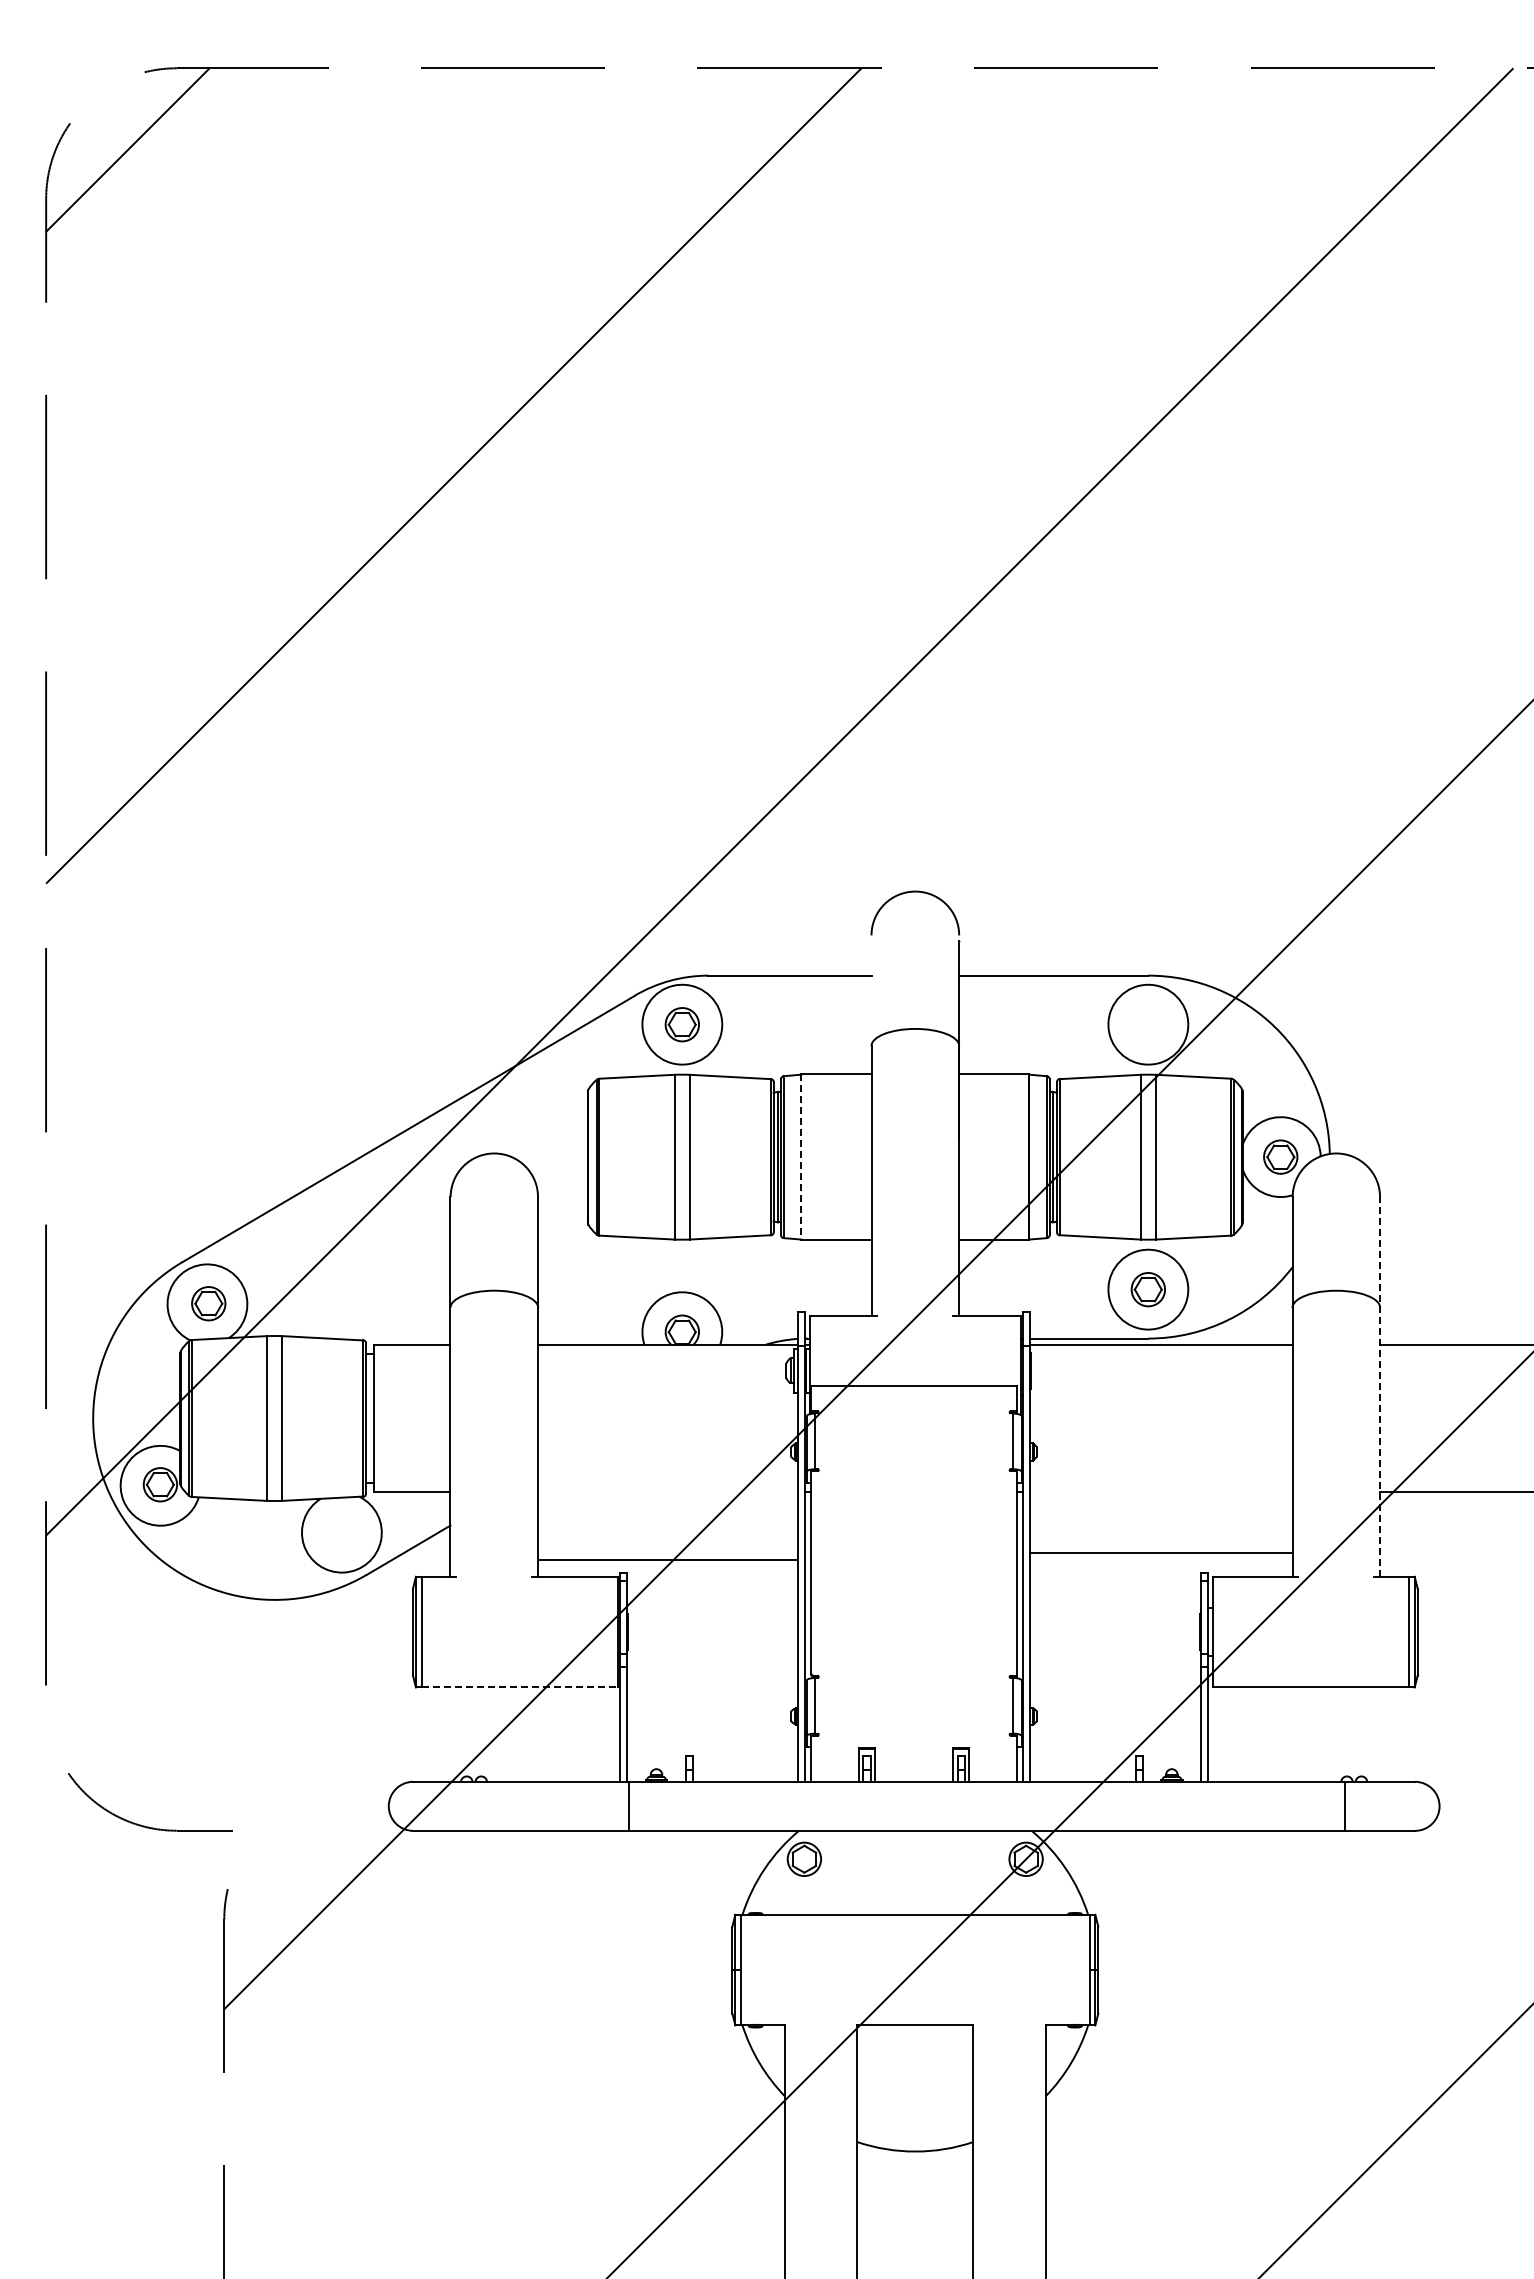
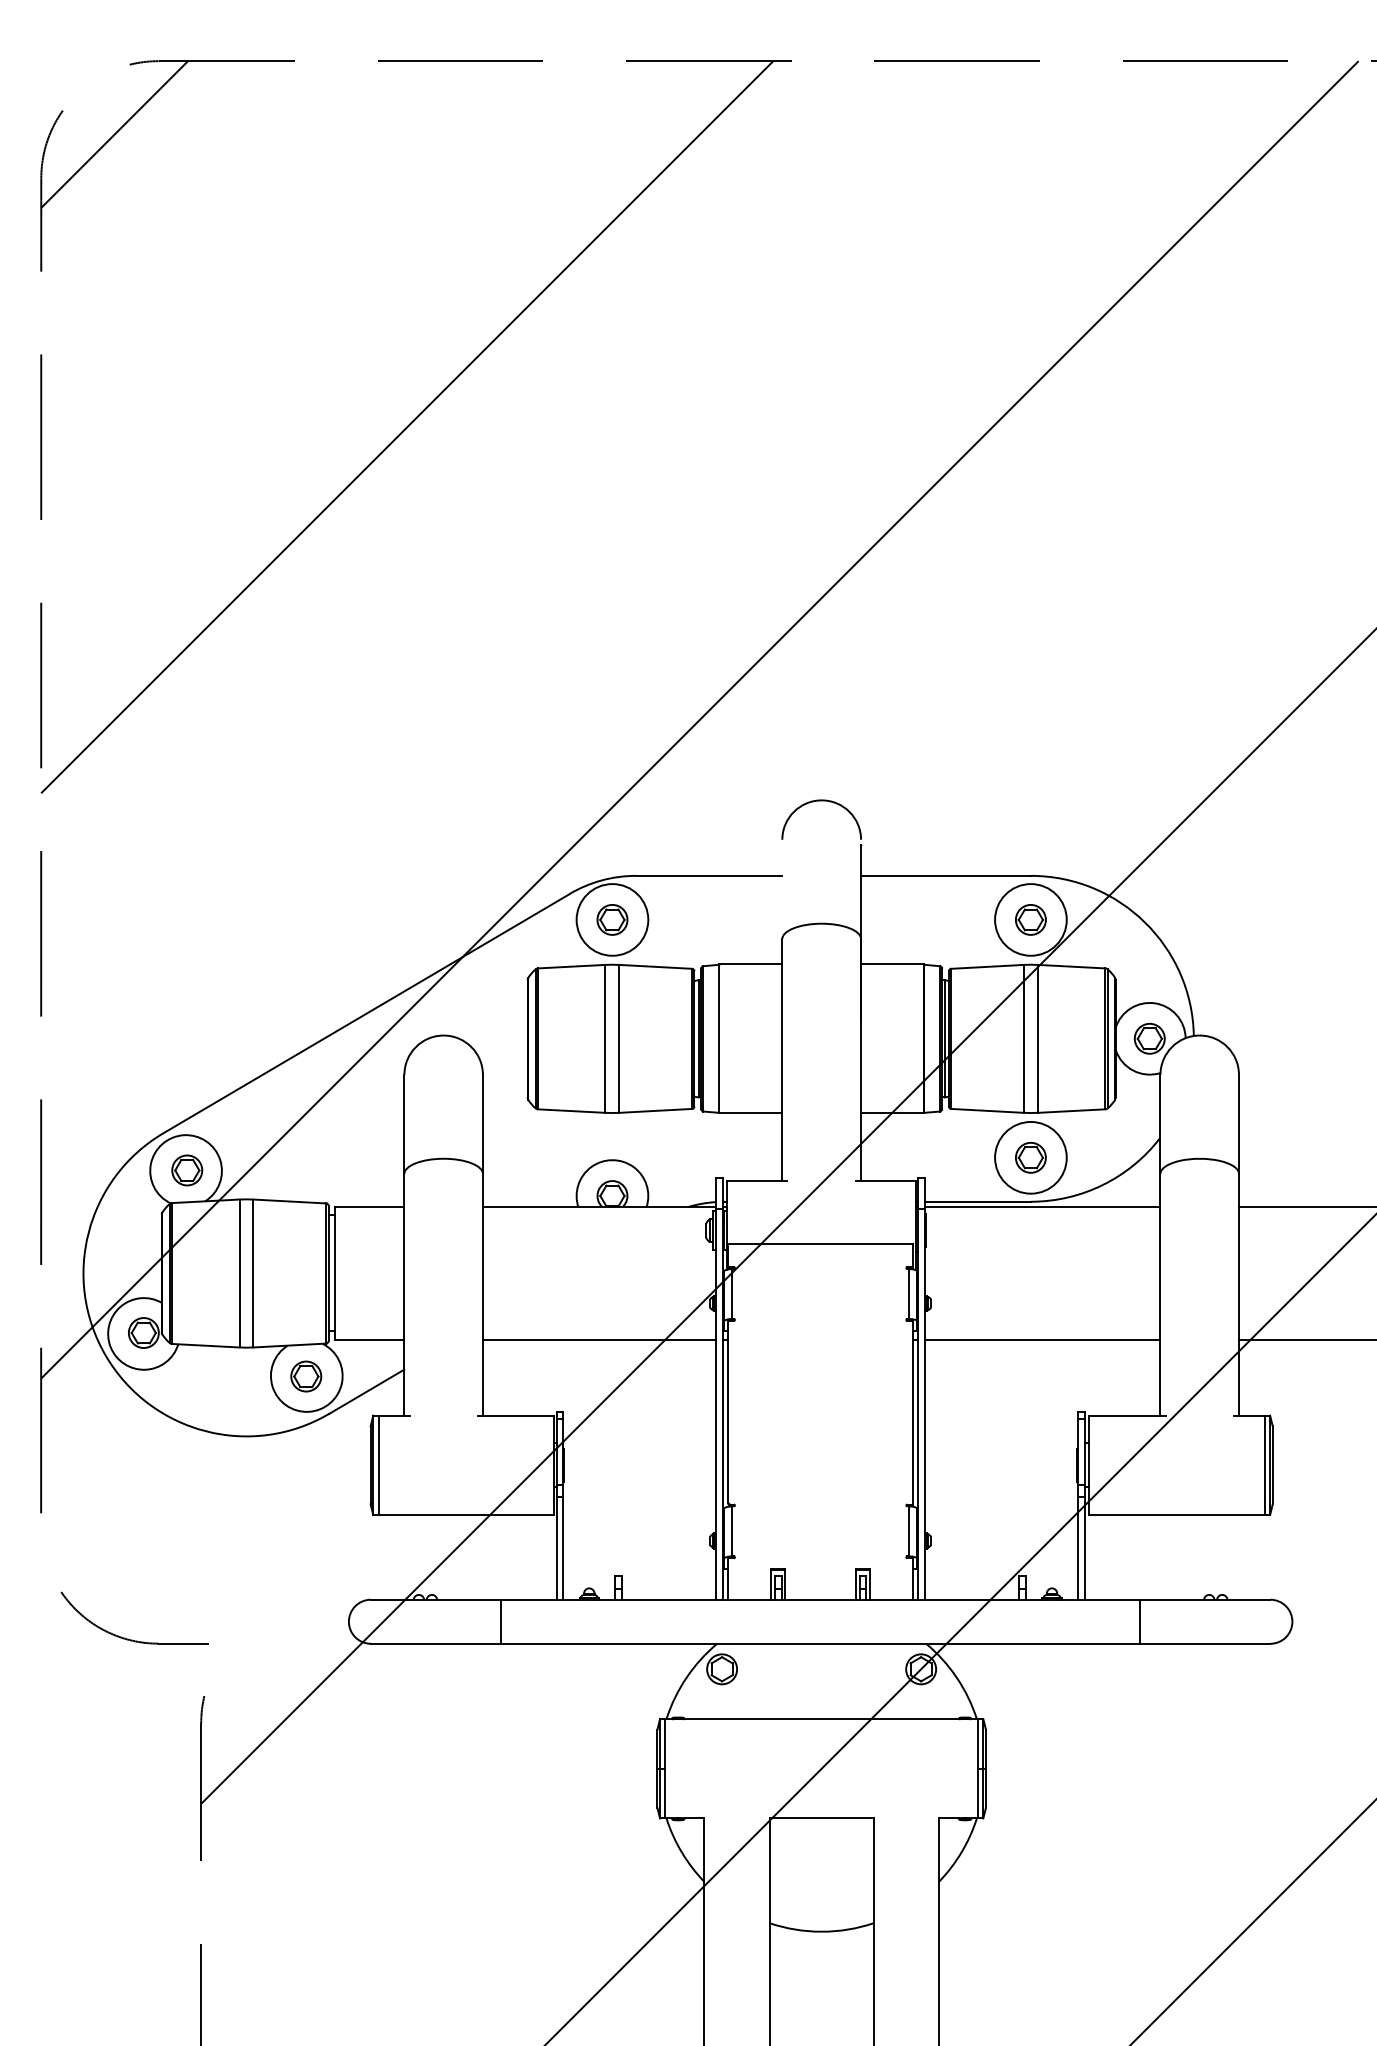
part: (1147, 1024) -> (1030, 919), added
line: (801, 1157) -> (719, 1039), dashed -> solid
line: (1380, 1387) -> (1239, 1245), dashed -> solid
part: (340, 1532) -> (305, 1375), added
line: (1161, 1553) -> (1042, 1339), moved
line: (668, 1560) -> (600, 1339), moved
line: (519, 1687) -> (466, 1515), dashed -> solid
line: (628, 1805) -> (501, 1621), moved
line: (1344, 1805) -> (1139, 1621), moved

